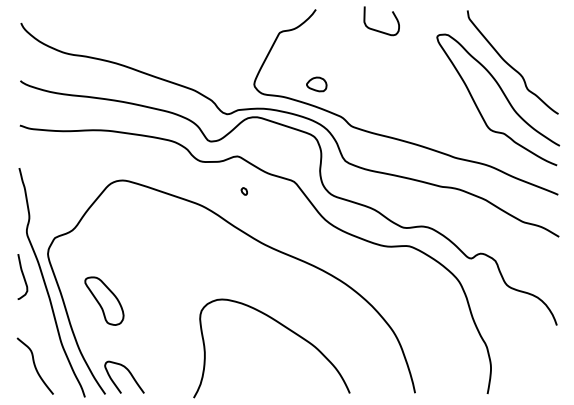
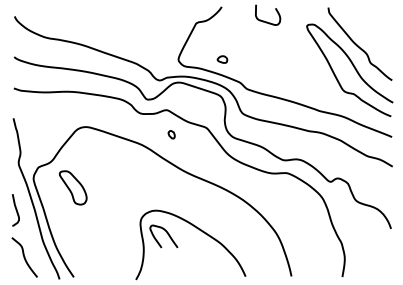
part: (316, 84) -> (222, 59), size x0.7
part: (243, 191) -> (170, 134), size x1.6
curve: (22, 276) -> (15, 209), moved
part: (104, 300) -> (73, 187), moved
curve: (128, 372) -> (166, 233), moved

